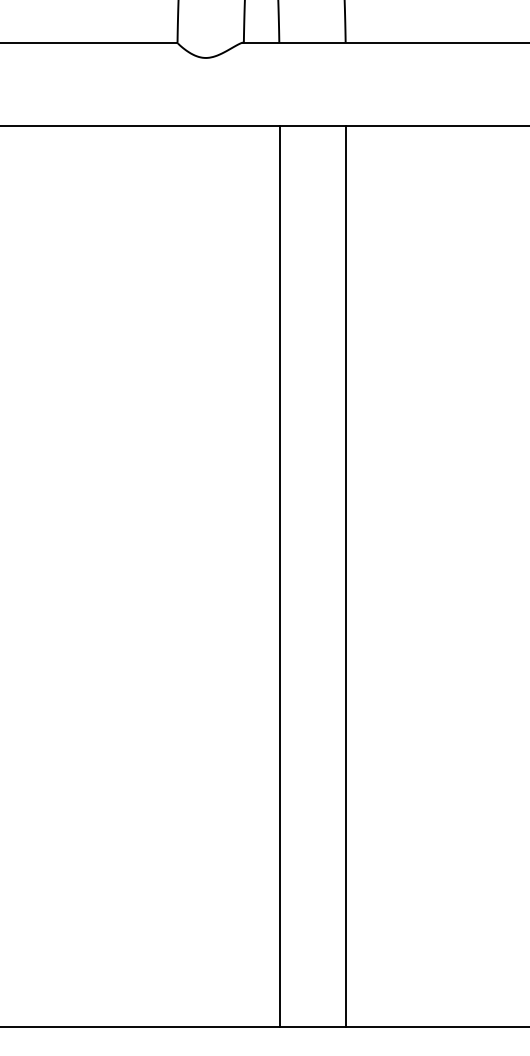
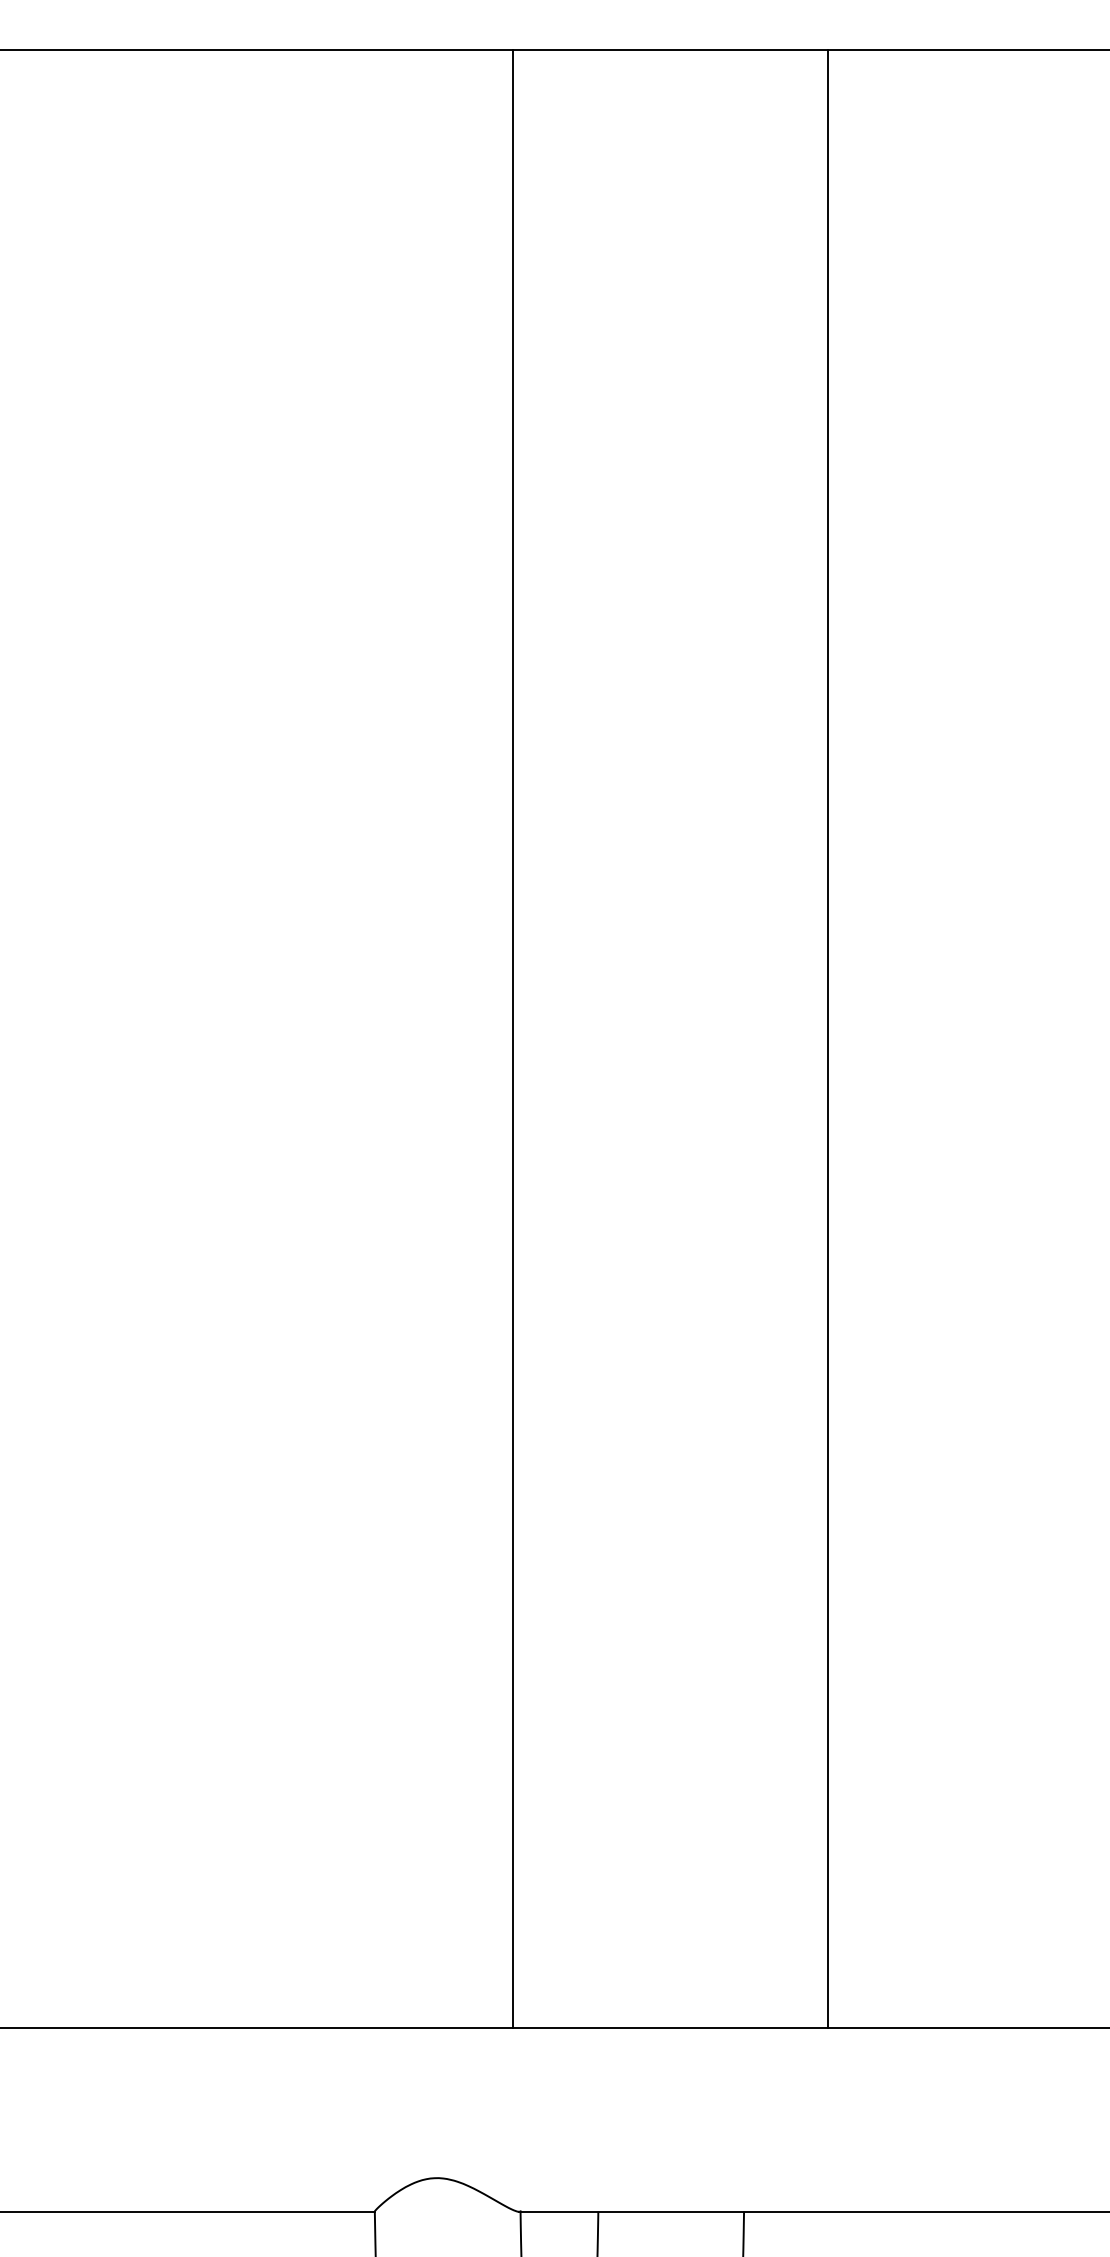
line: (279, 576) -> (513, 1039), moved
line: (345, 576) -> (827, 1039), moved

